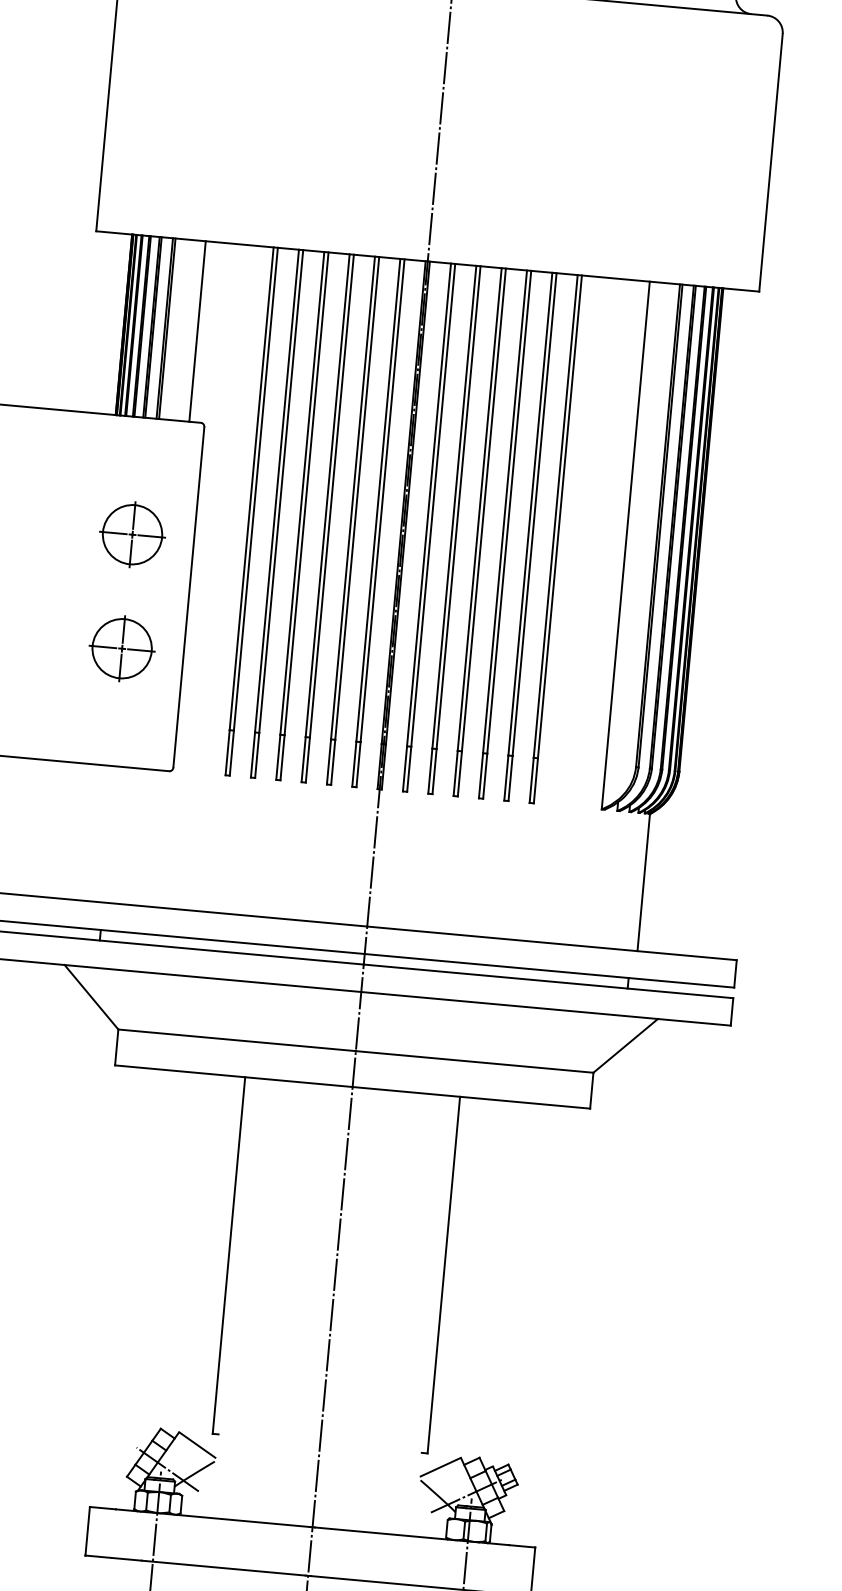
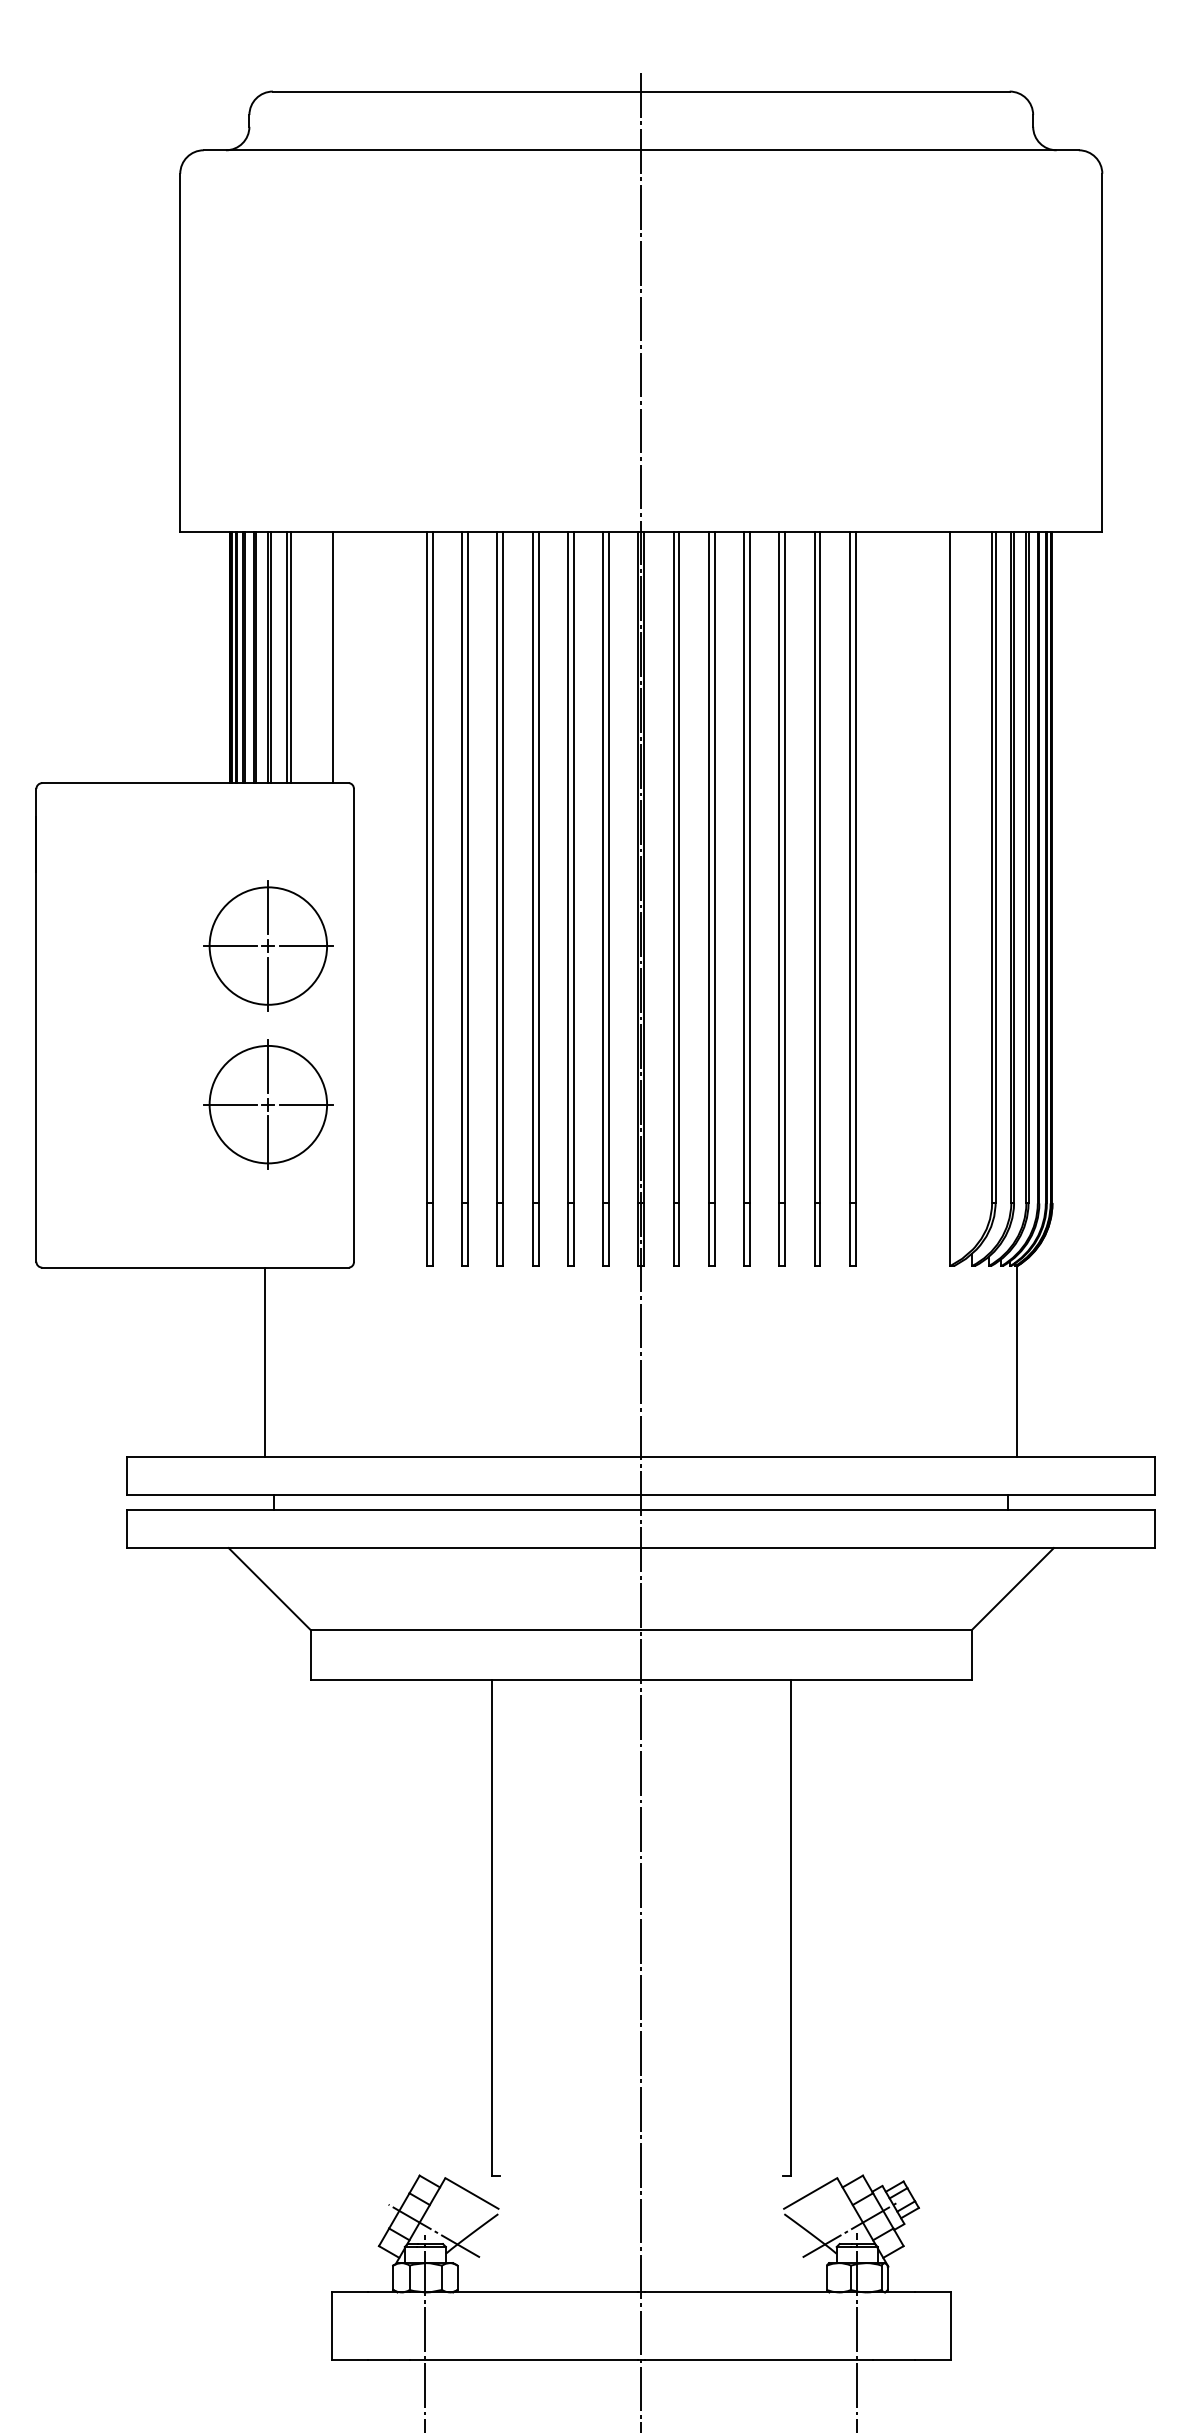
part: (132, 534) -> (268, 945), size x1.43
part: (122, 648) -> (268, 1104), size x1.43
line: (103, 833) -> (265, 1362), added

